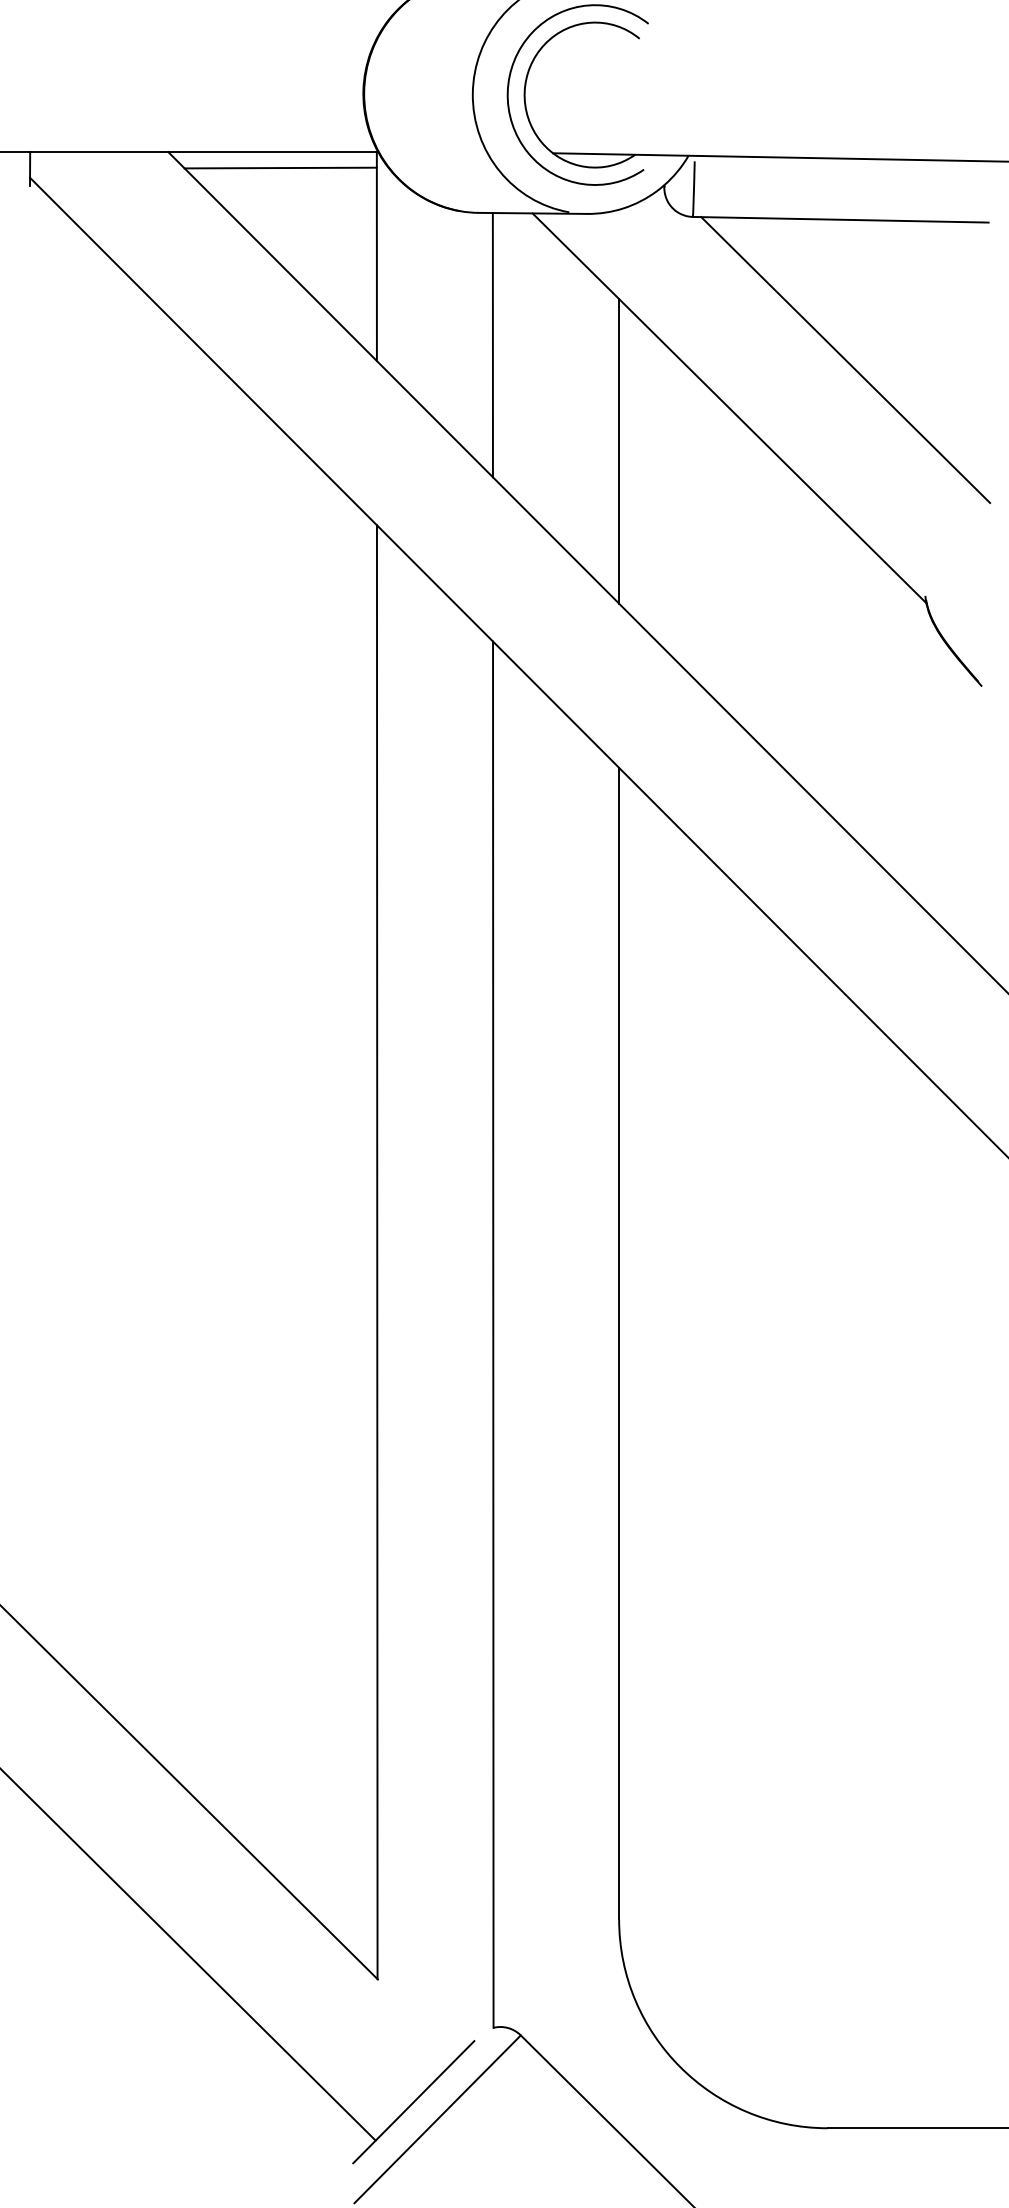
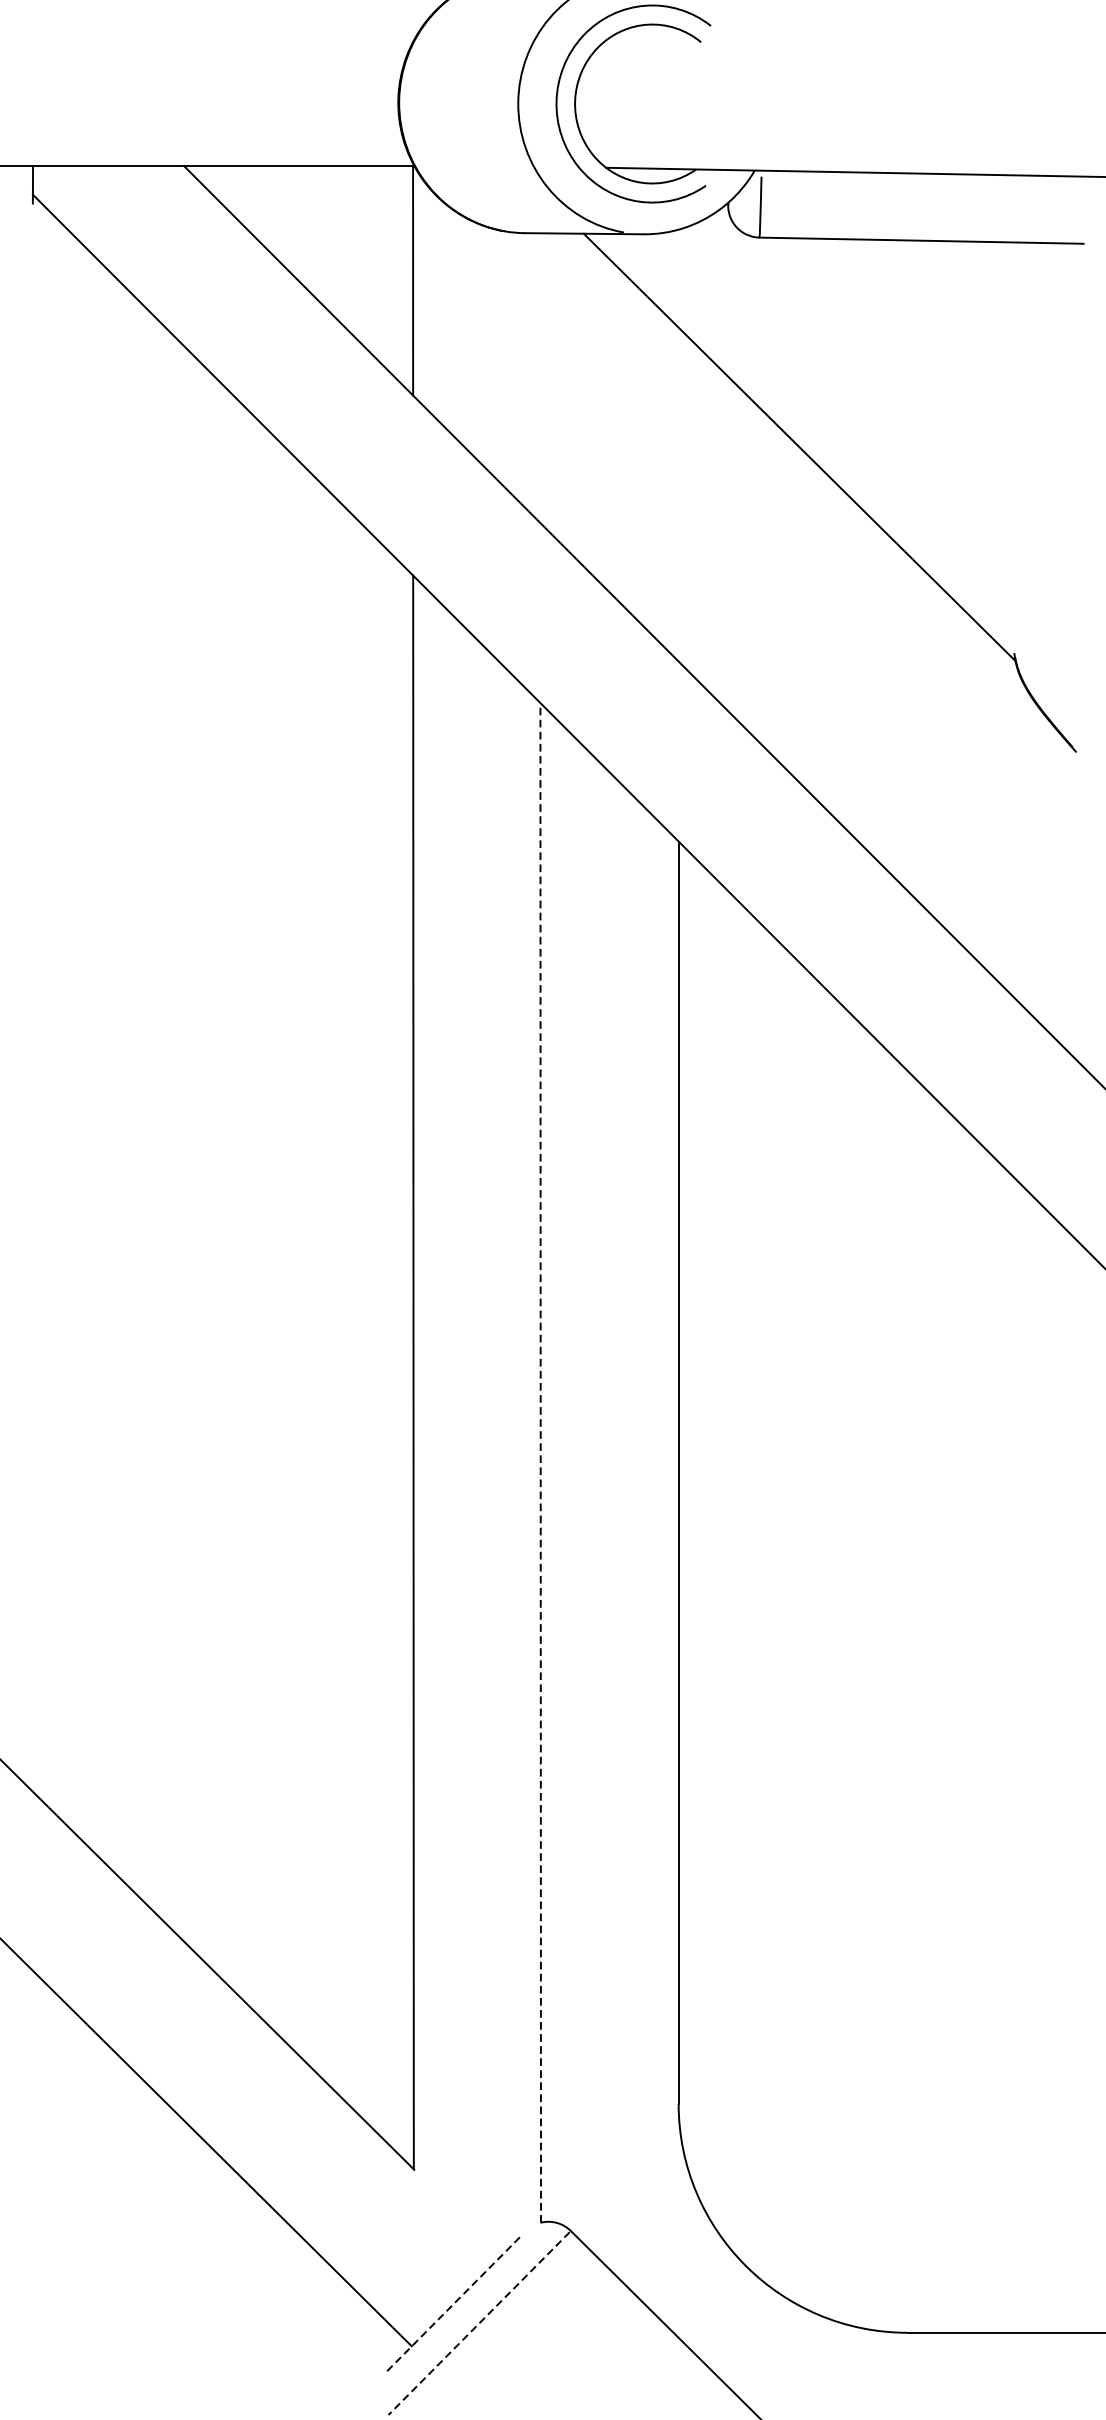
line: (280, 167) -> (307, 183), removed
line: (492, 345) -> (539, 378), removed
line: (845, 360) -> (926, 394), removed
line: (619, 451) -> (679, 494), removed
line: (493, 1334) -> (540, 1462), solid -> dashed
line: (414, 2101) -> (454, 2303), solid -> dashed
line: (436, 2120) -> (478, 2324), solid -> dashed

